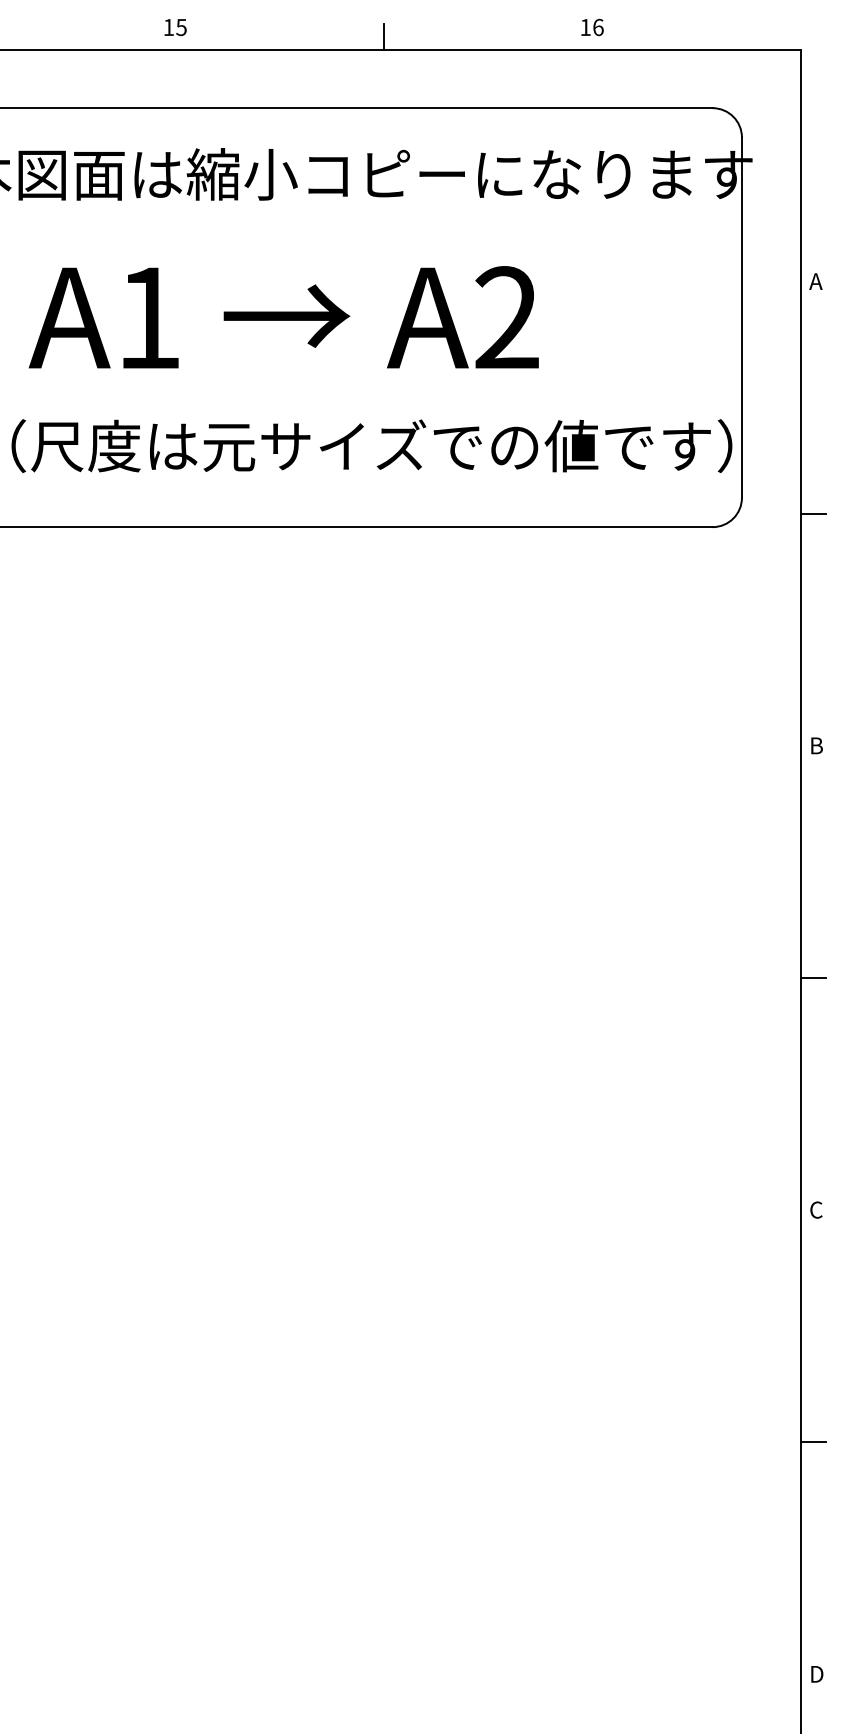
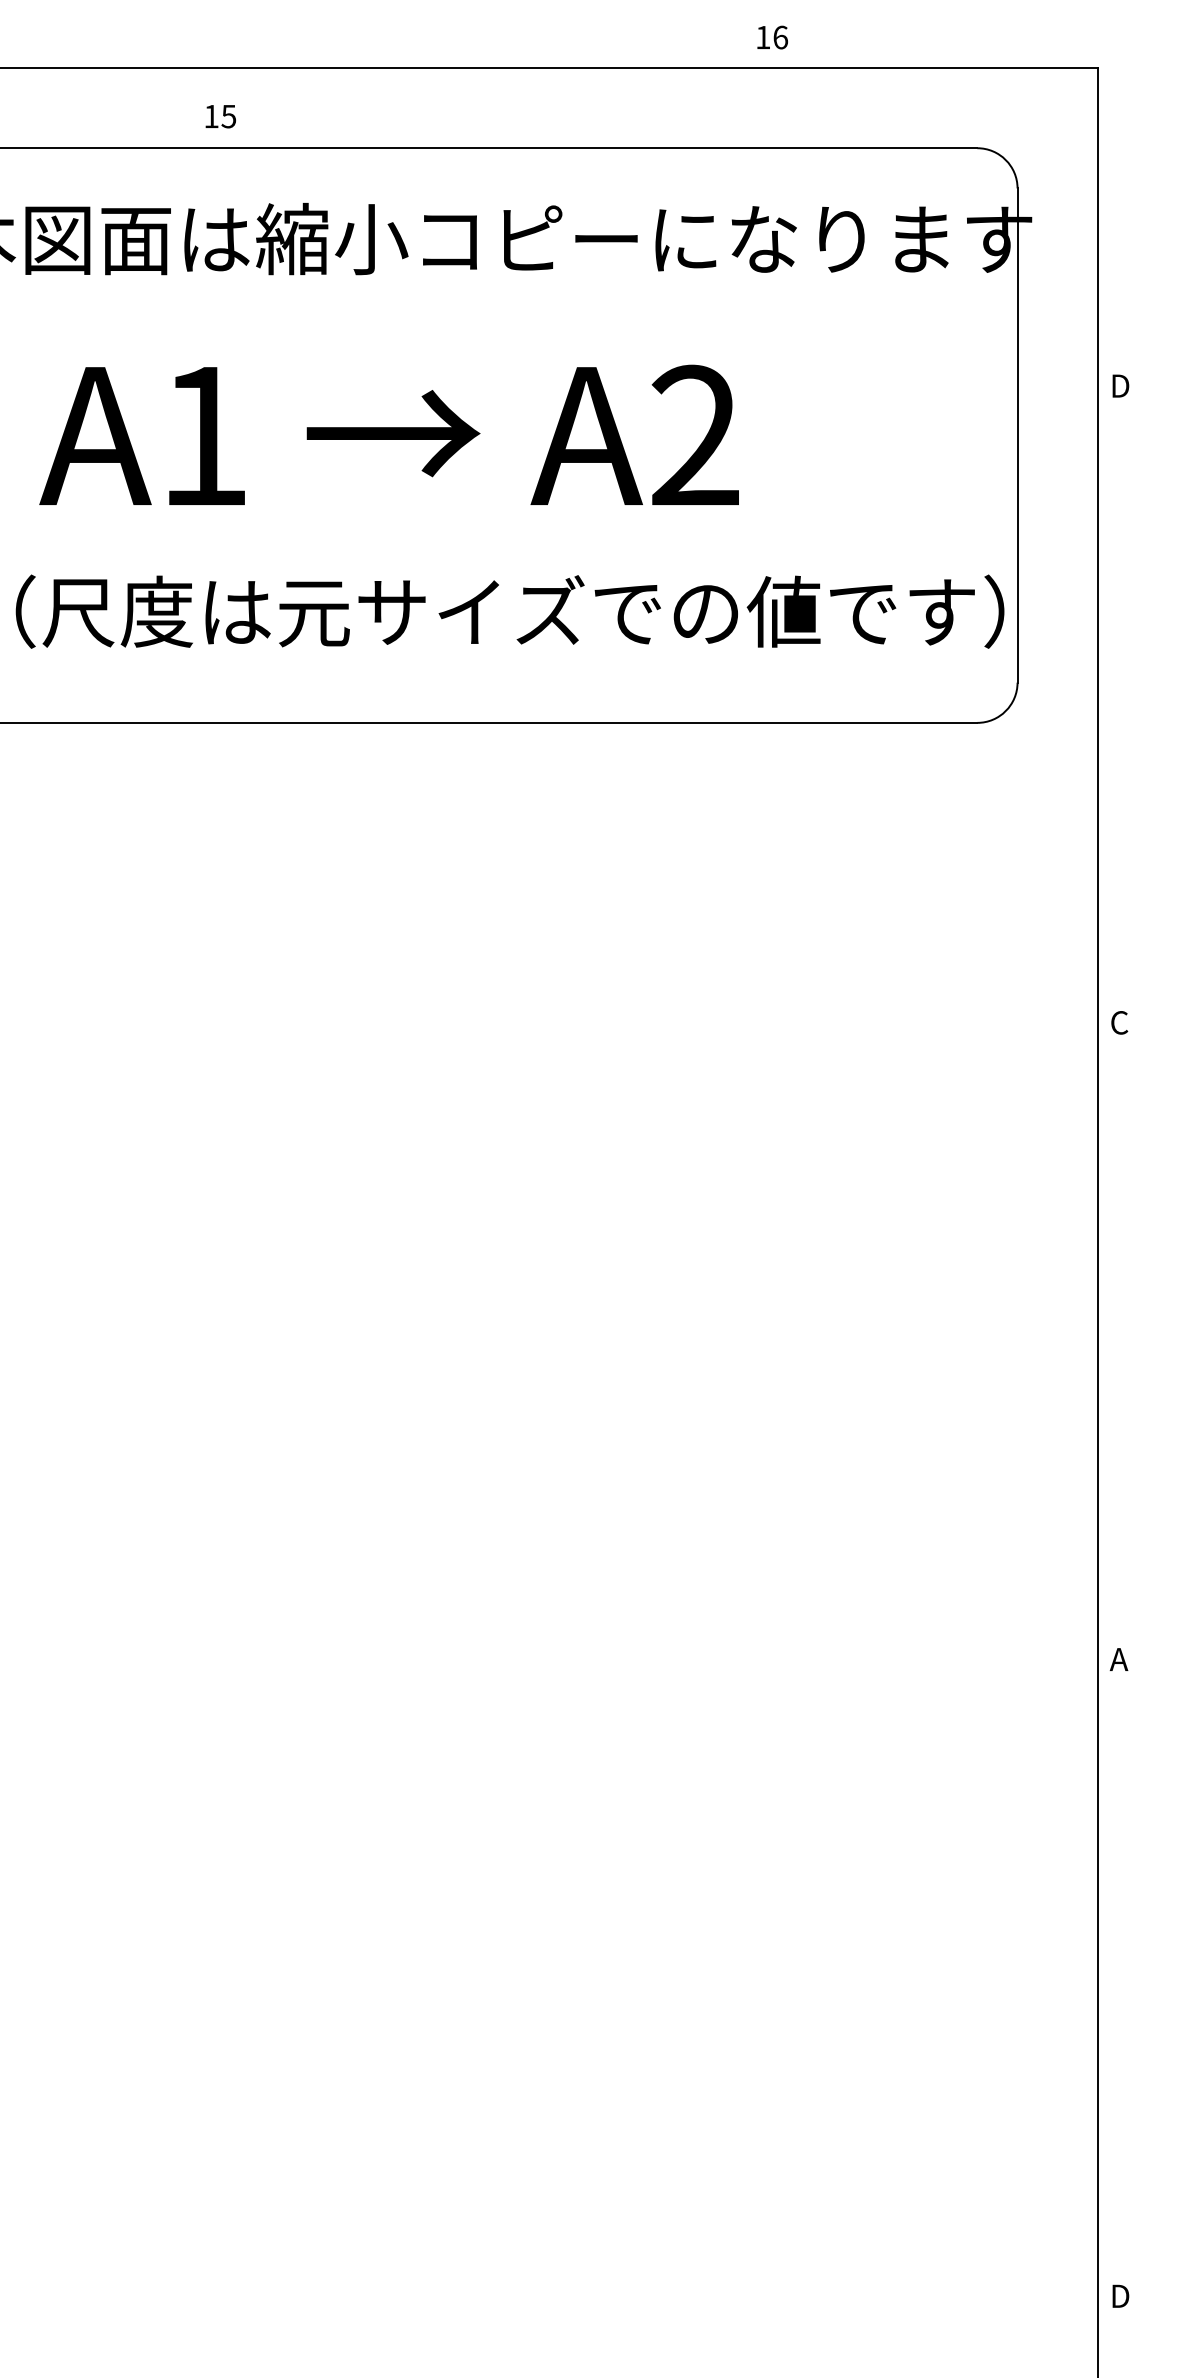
text: (175, 27) -> (220, 116), moved
text: (592, 27) -> (772, 37), moved
line: (383, 36) -> (526, 50), removed
text: (816, 281) -> (1119, 385), A -> D
line: (813, 513) -> (1115, 704), removed
text: (816, 745) -> (1119, 1022), B -> C
line: (813, 978) -> (1115, 1341), removed
text: (815, 1210) -> (1118, 1659), C -> A
line: (813, 1441) -> (1115, 1977), removed

